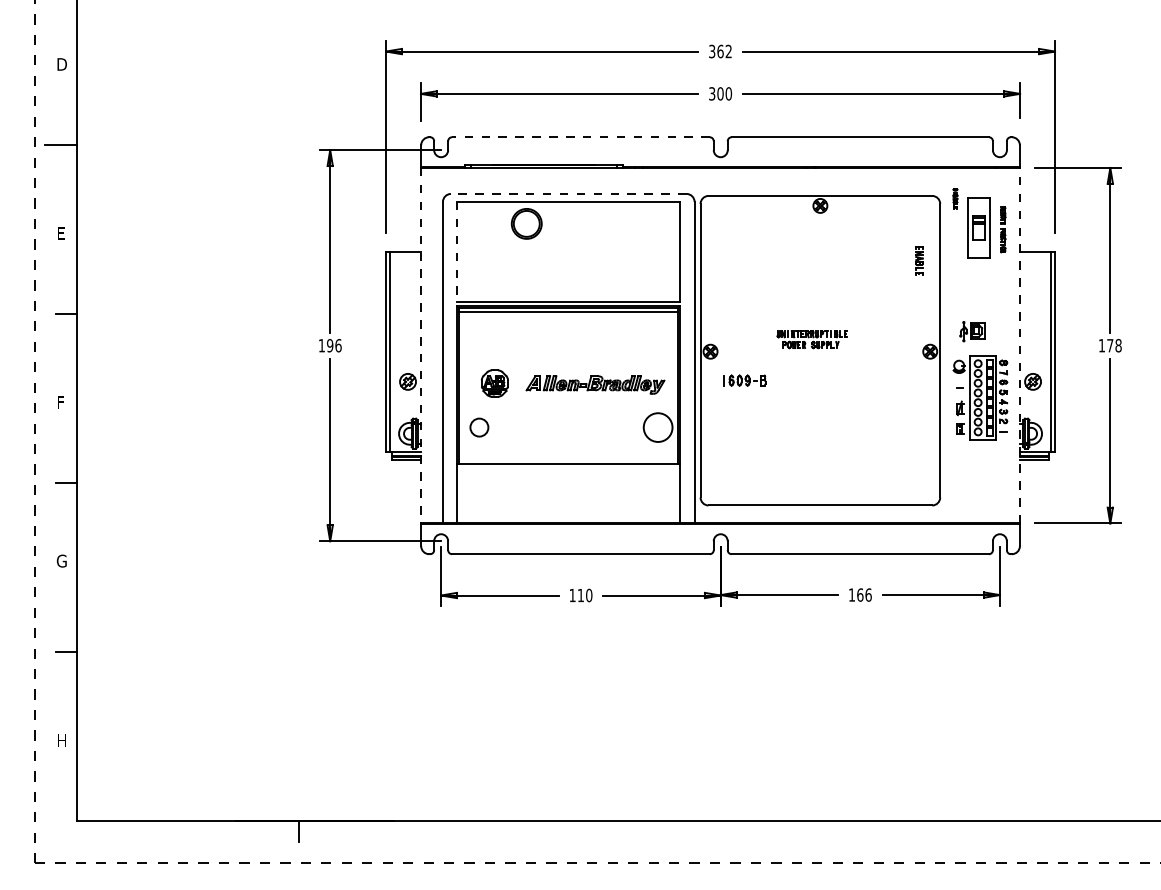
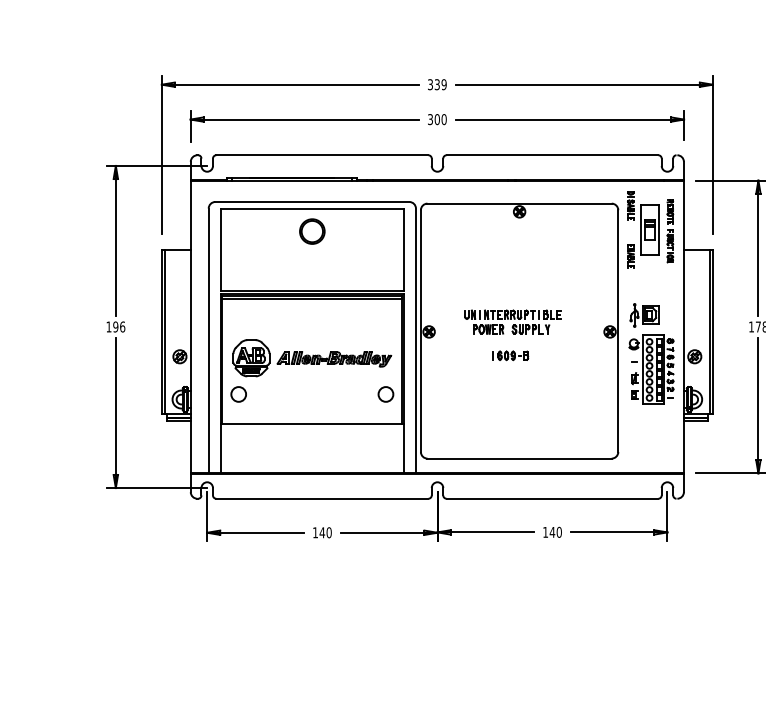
text: (724, 51) -> (440, 84), 362 -> 339
line: (580, 137) -> (322, 155), dashed -> solid
line: (568, 193) -> (312, 201), dashed -> solid
part: (955, 198) -> (630, 205), size x1.67
part: (526, 223) -> (312, 231), moved
part: (1003, 229) -> (670, 231), size x1.67
line: (457, 251) -> (220, 249), dashed -> solid
part: (919, 260) -> (630, 255), moved
part: (972, 331) -> (644, 315), size x1.43
part: (811, 339) -> (512, 321), size x1.67
line: (421, 345) -> (191, 326), dashed -> solid
line: (1020, 345) -> (684, 326), dashed -> solid
part: (744, 380) -> (510, 355), moved
part: (494, 383) -> (251, 358), size x1.67
circle: (658, 427) -> (386, 394), size x0.62
text: (863, 594) -> (555, 531), 166 -> 140
text: (580, 595) -> (322, 532), 110 -> 140

